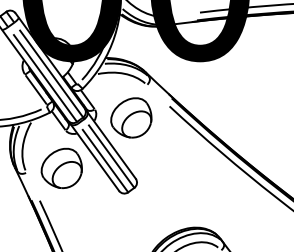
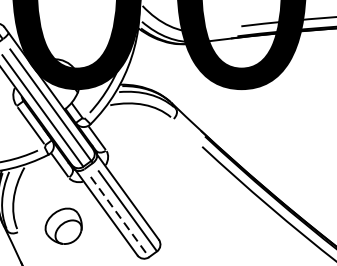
part: (131, 117) -> (153, 161), removed
line: (105, 161) -> (119, 217), solid -> dashed
part: (61, 167) -> (63, 225), size x0.7

